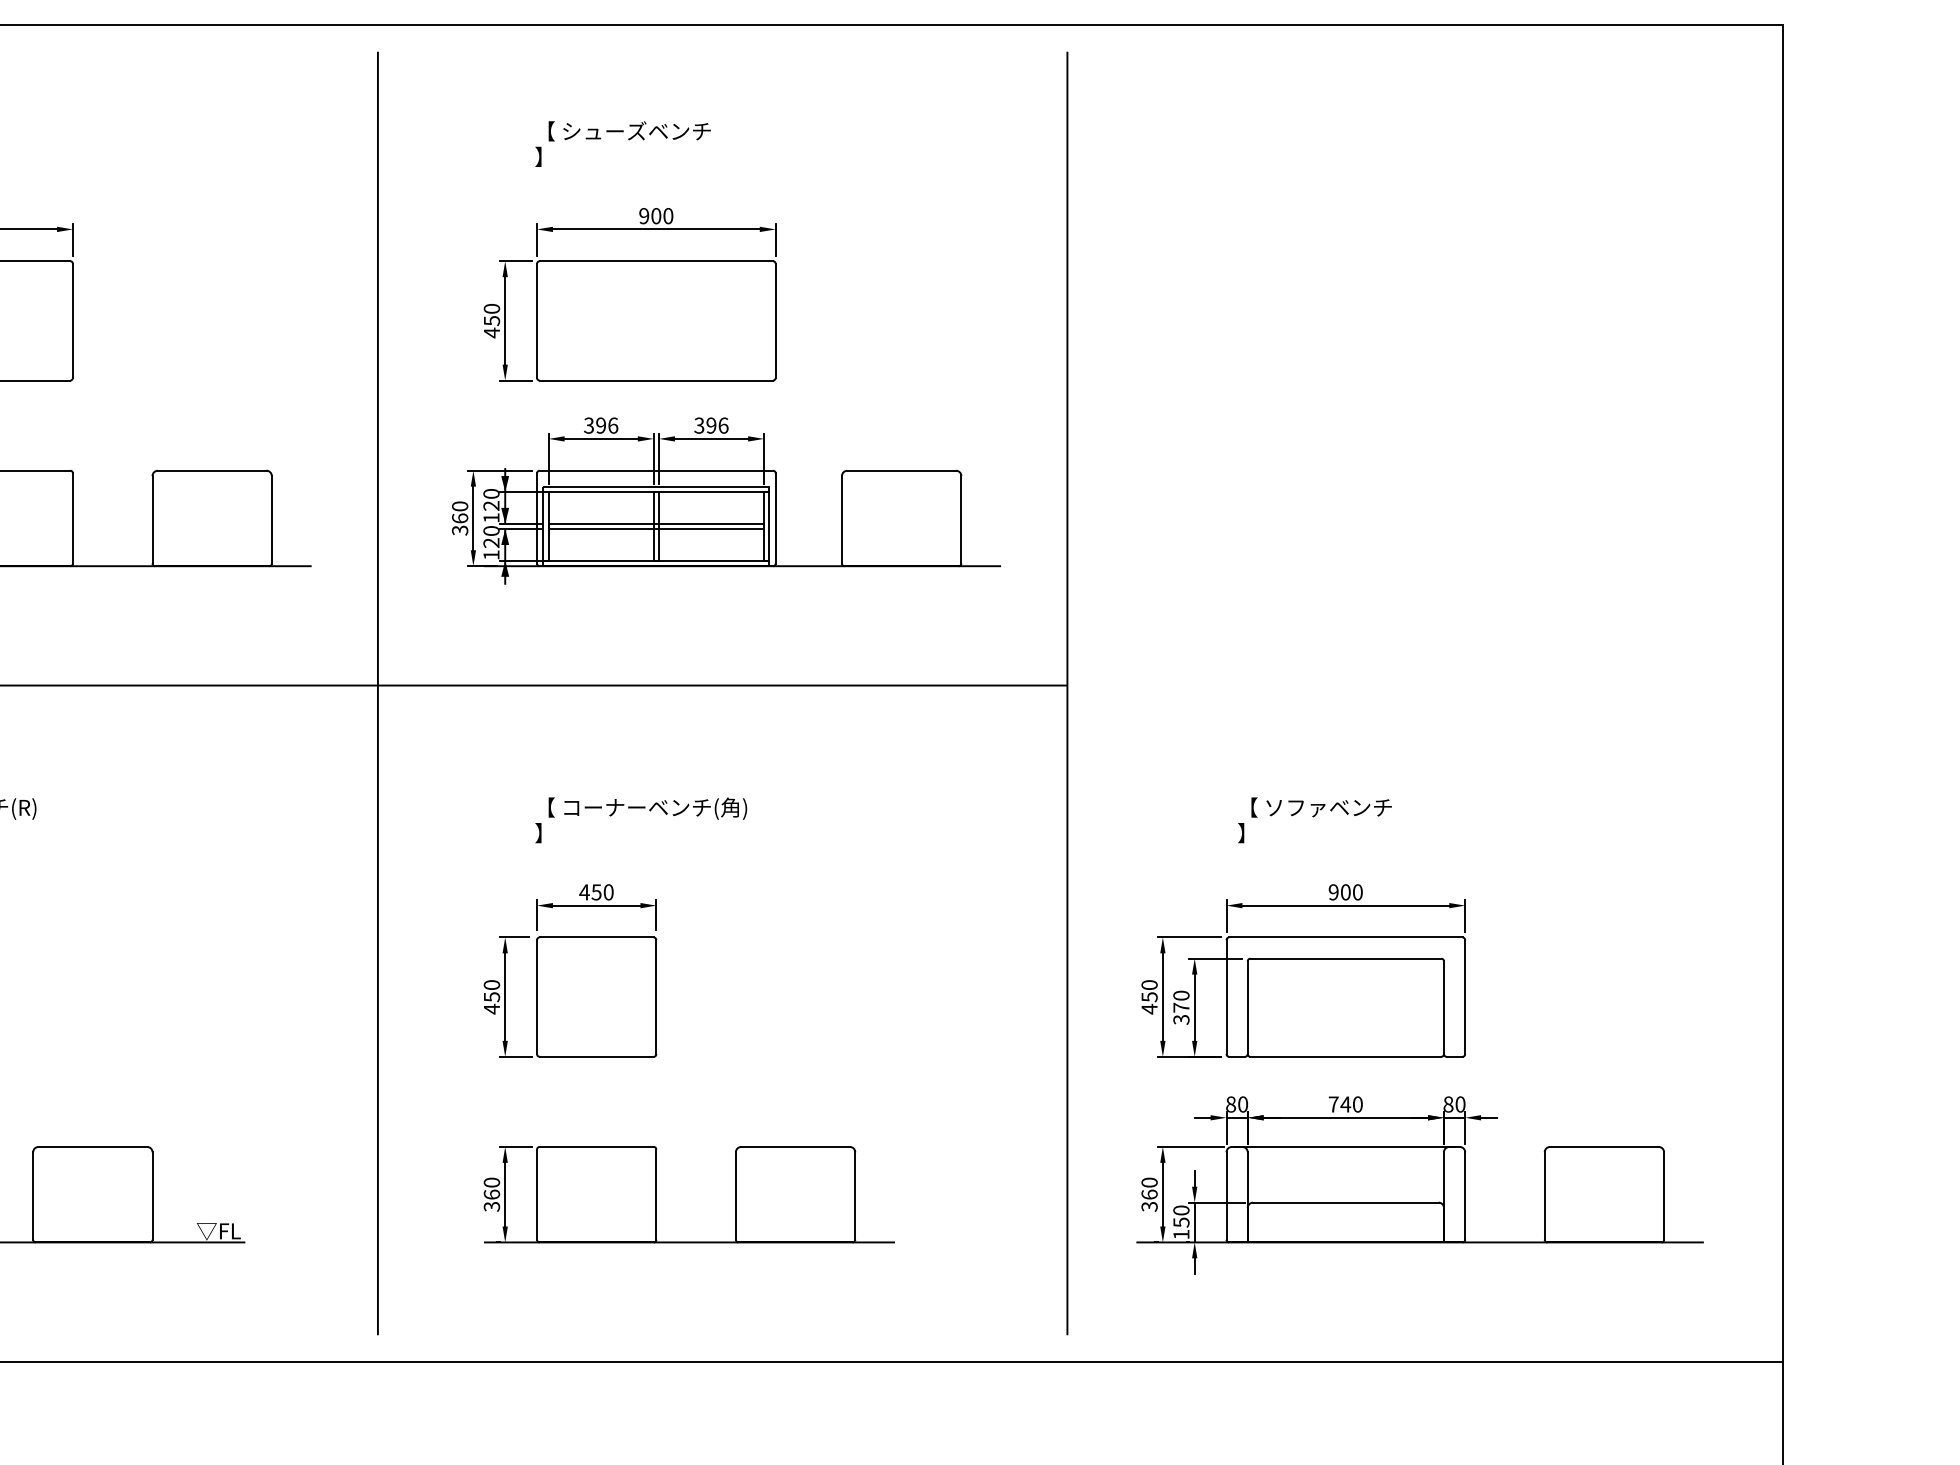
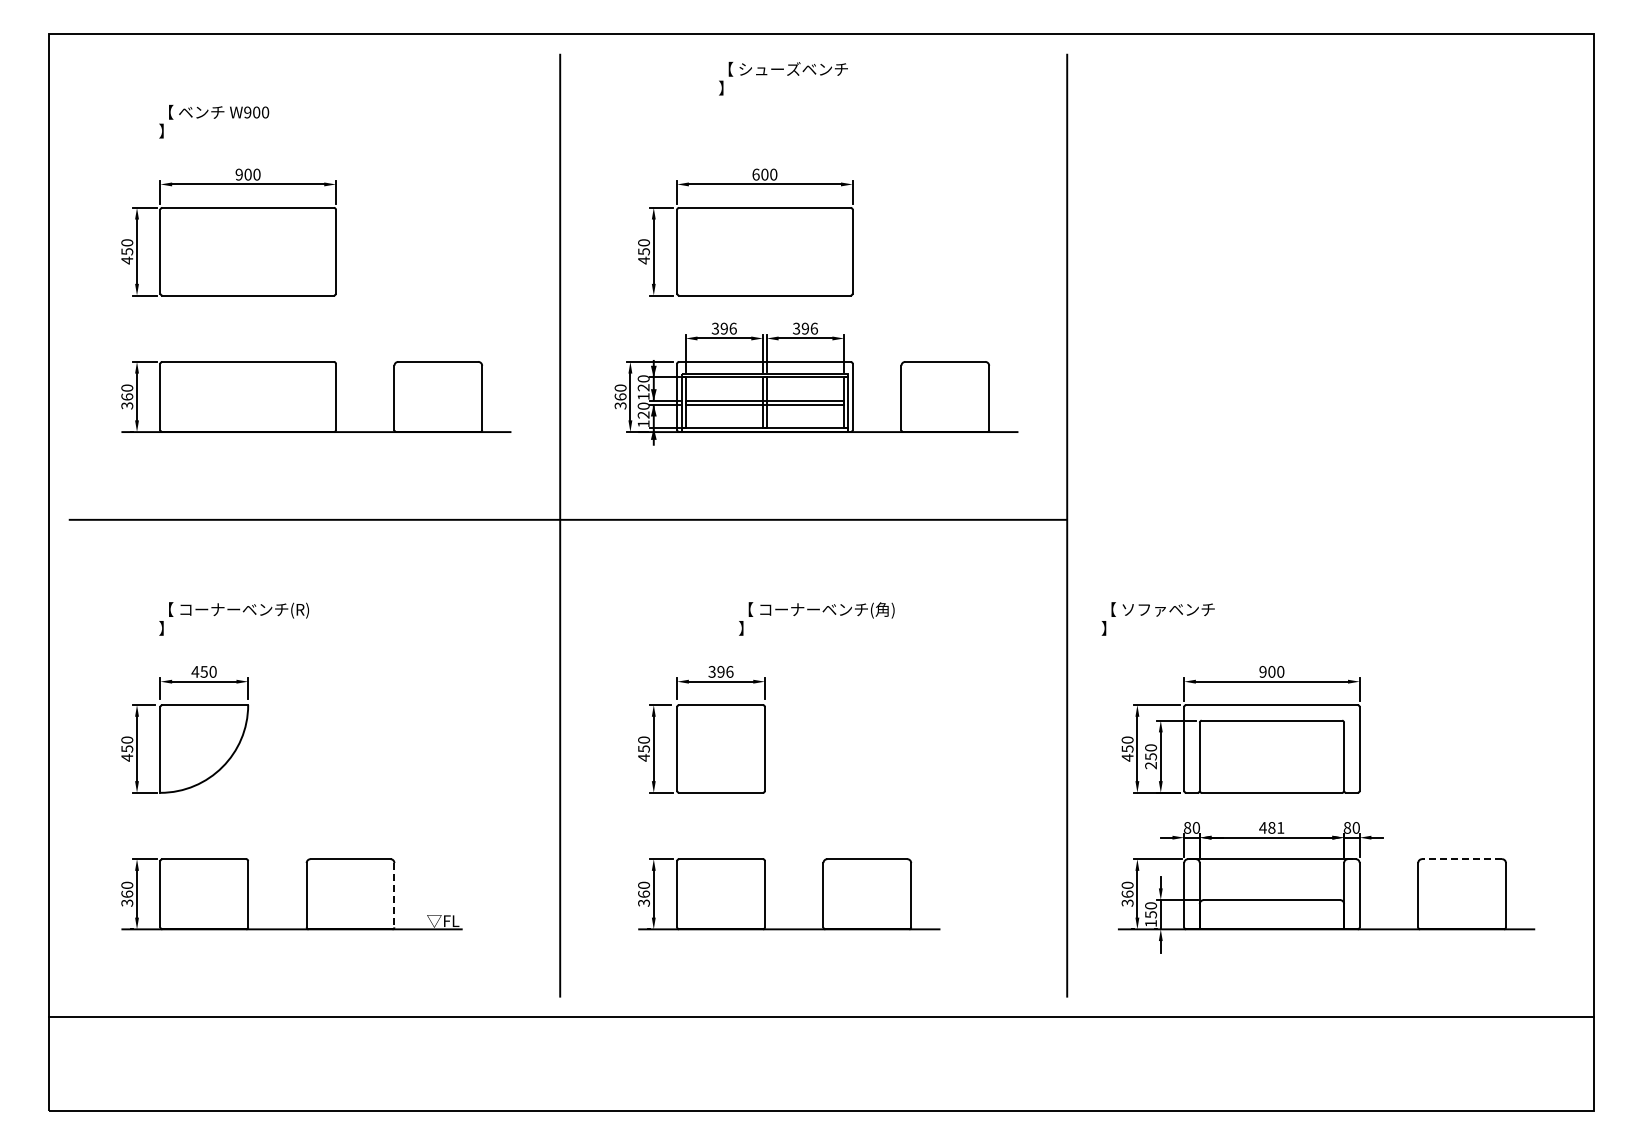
text: (623, 143) -> (783, 78), moved
text: (643, 215) -> (755, 174), 900 -> 600
text: (640, 819) -> (816, 618), moved
text: (1313, 819) -> (1157, 618), moved
text: (595, 891) -> (720, 671), 450 -> 396
text: (1180, 1014) -> (1150, 761), 370 -> 250
text: (1345, 1103) -> (1271, 827), 740 -> 481
line: (1604, 1147) -> (1462, 859), solid -> dashed
line: (152, 1196) -> (394, 895), solid -> dashed

